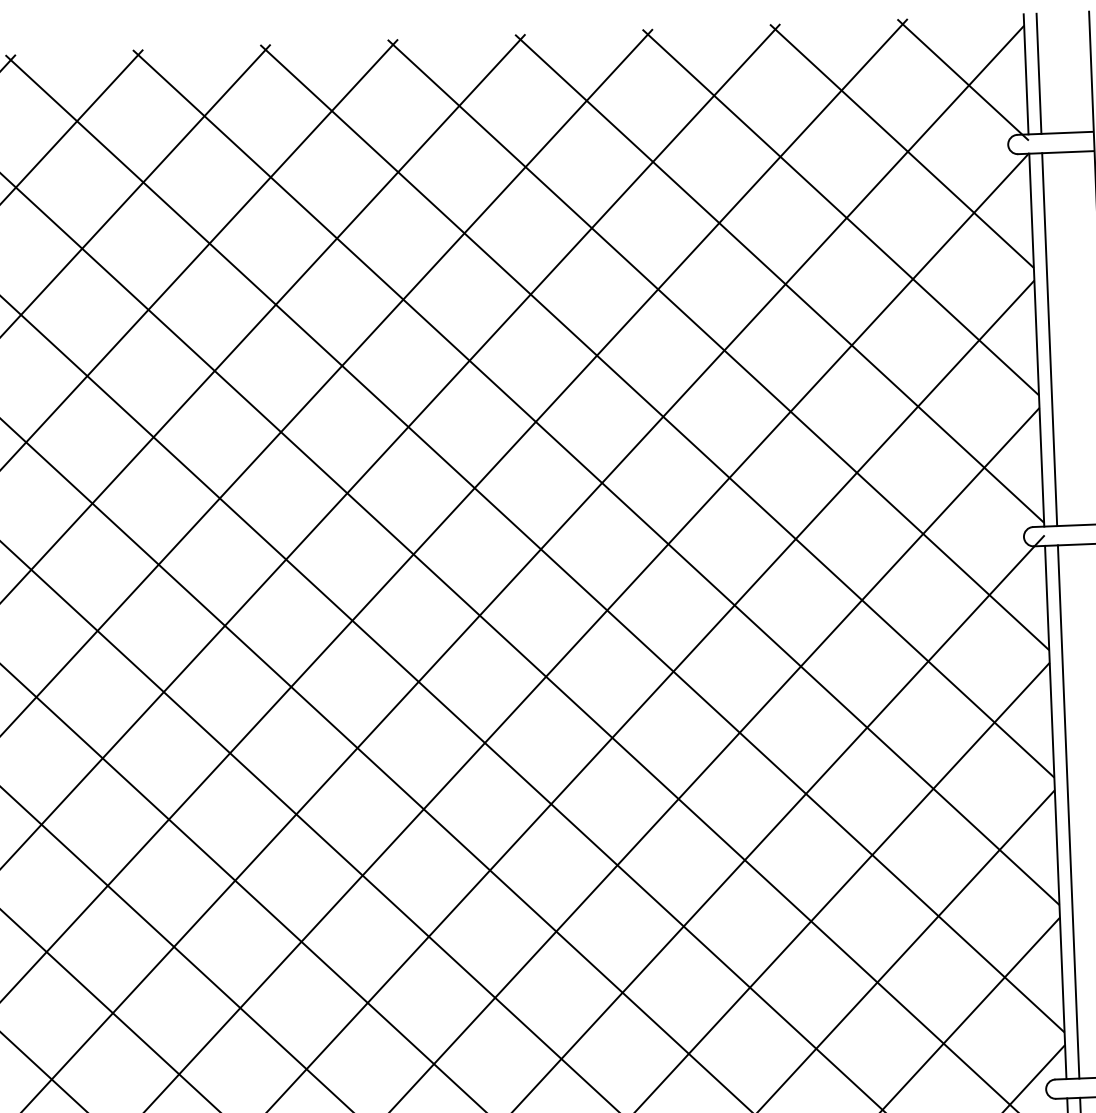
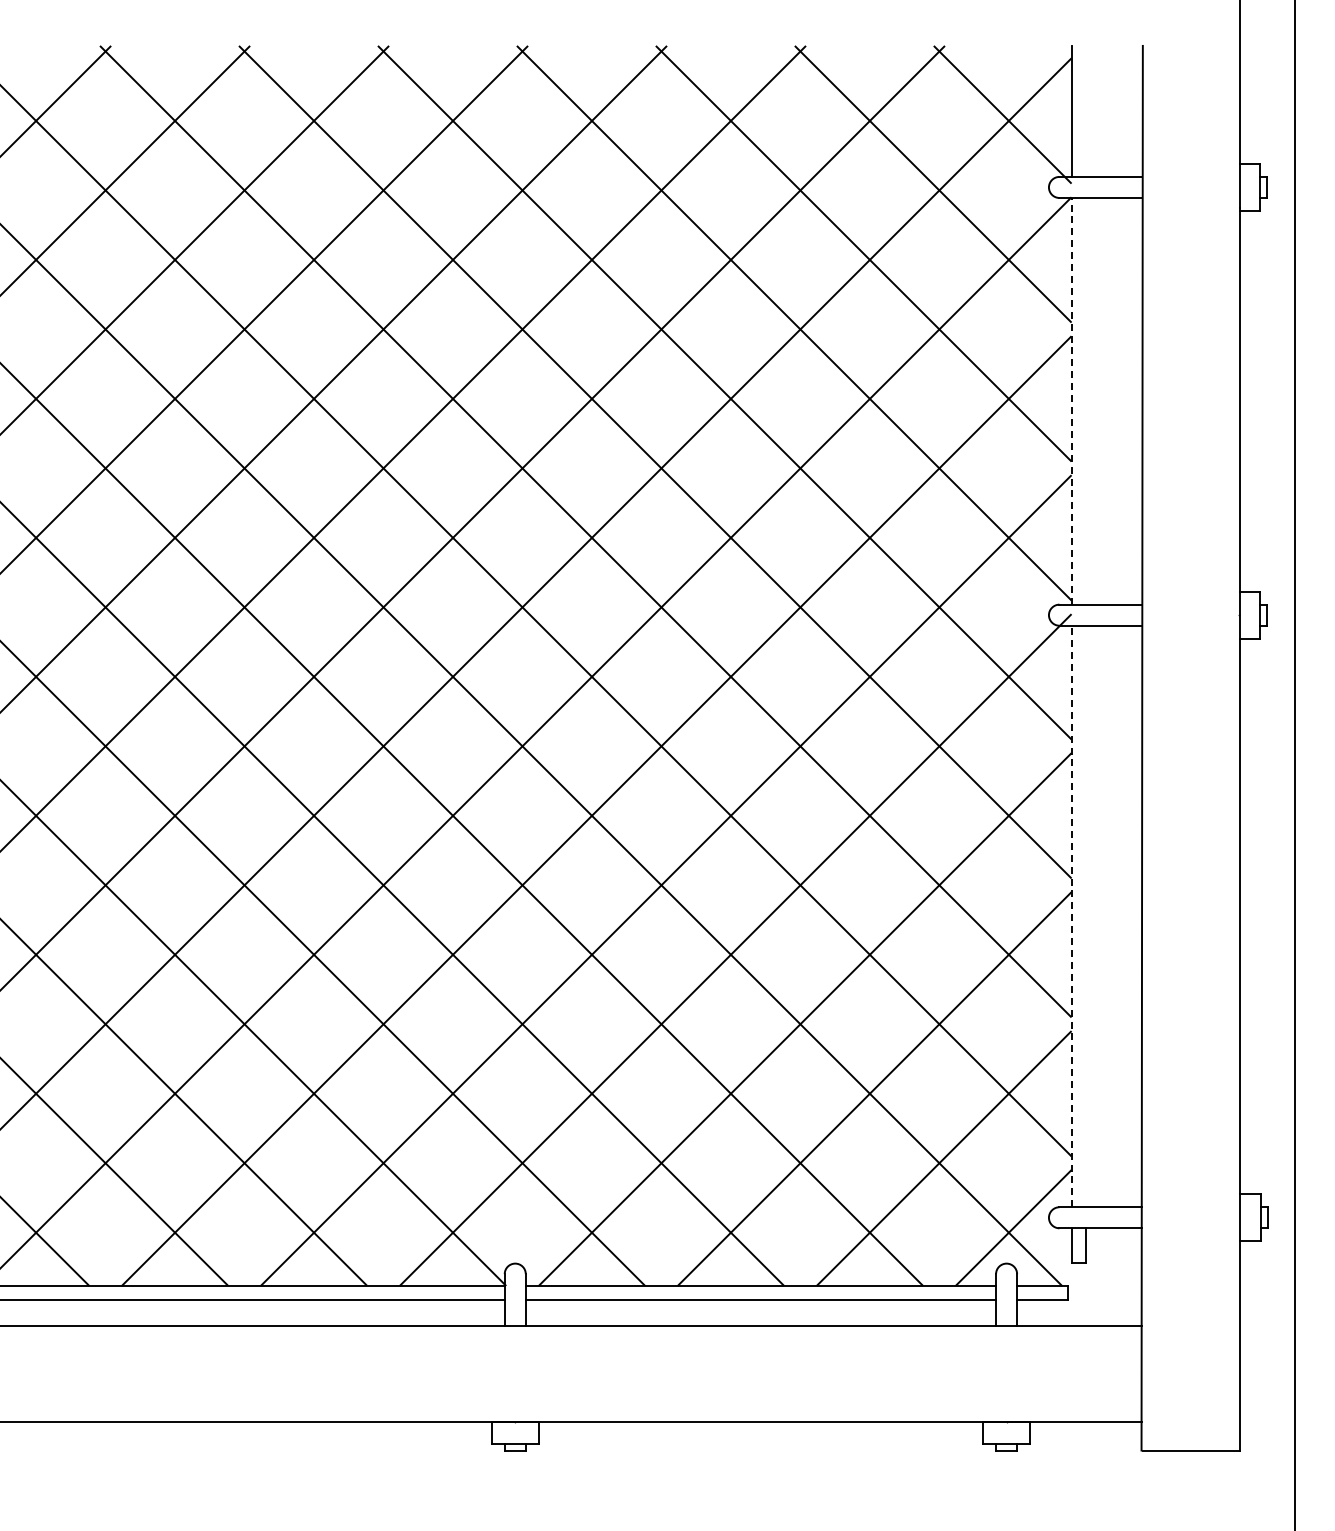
line: (1038, 73) -> (1085, 110), removed
line: (1049, 338) -> (1085, 400), removed
line: (1036, 339) -> (1071, 400), solid -> dashed
line: (1068, 811) -> (1085, 916), removed
line: (1055, 812) -> (1071, 916), solid -> dashed

